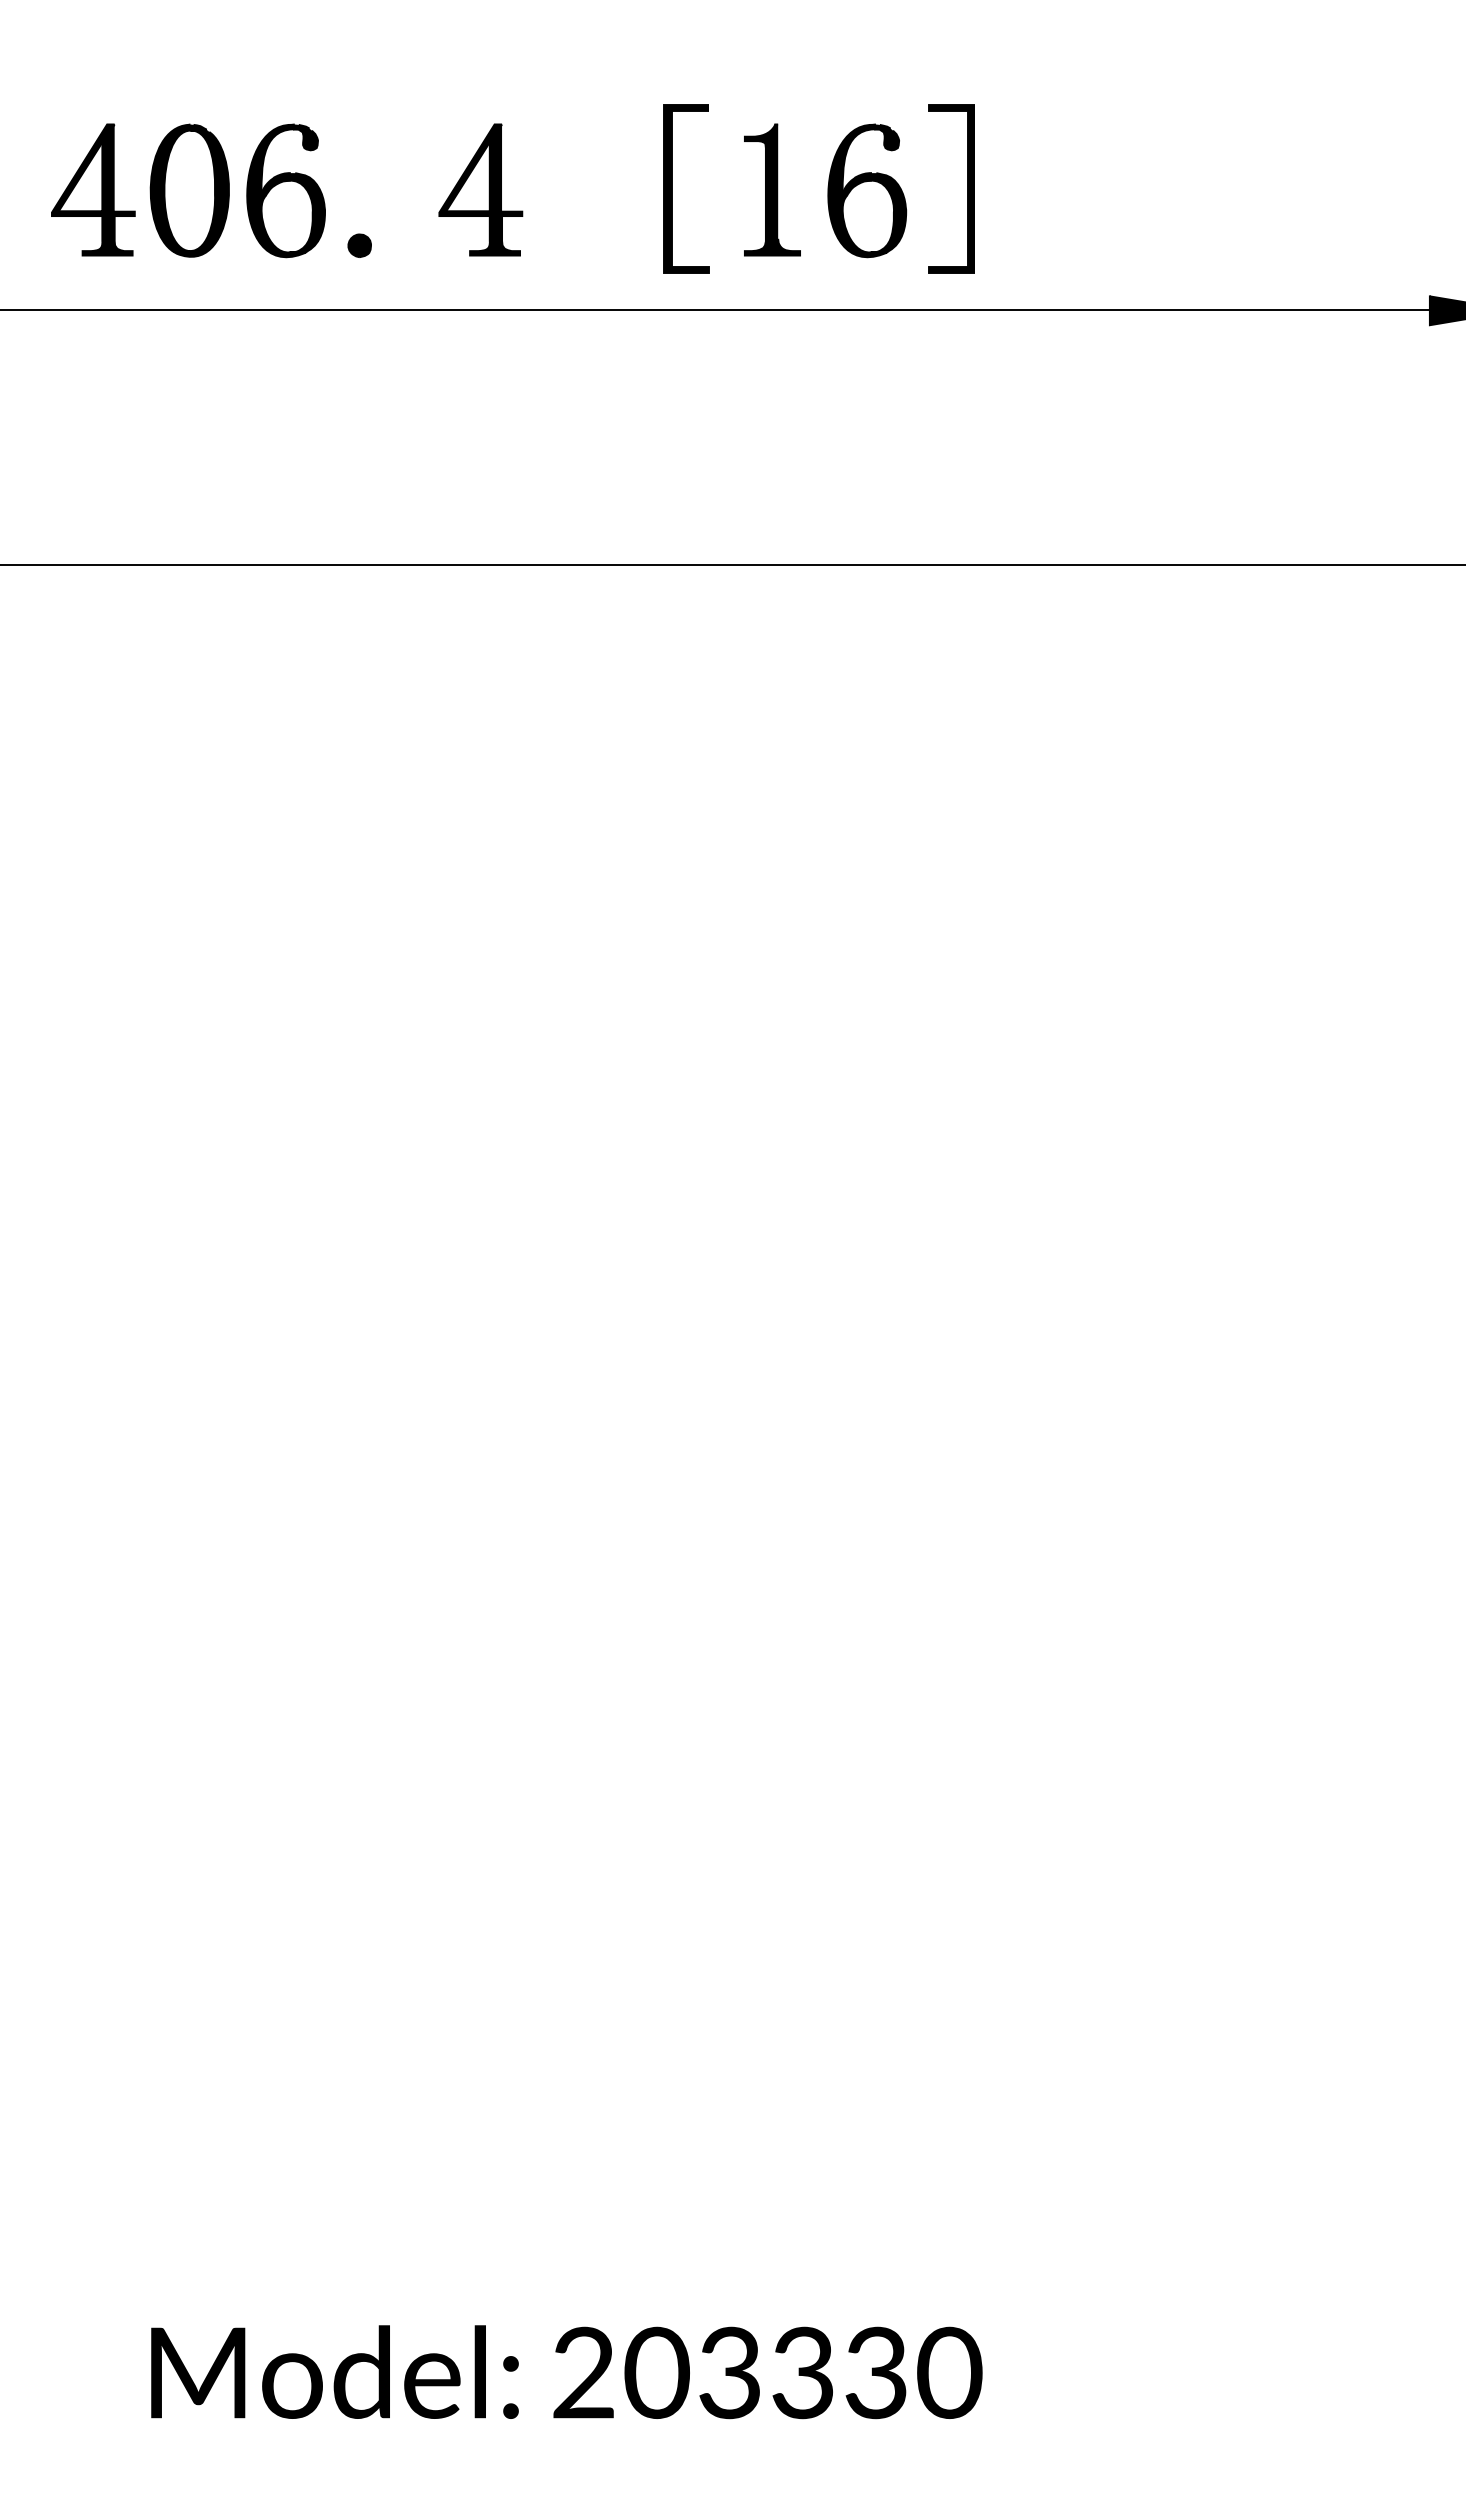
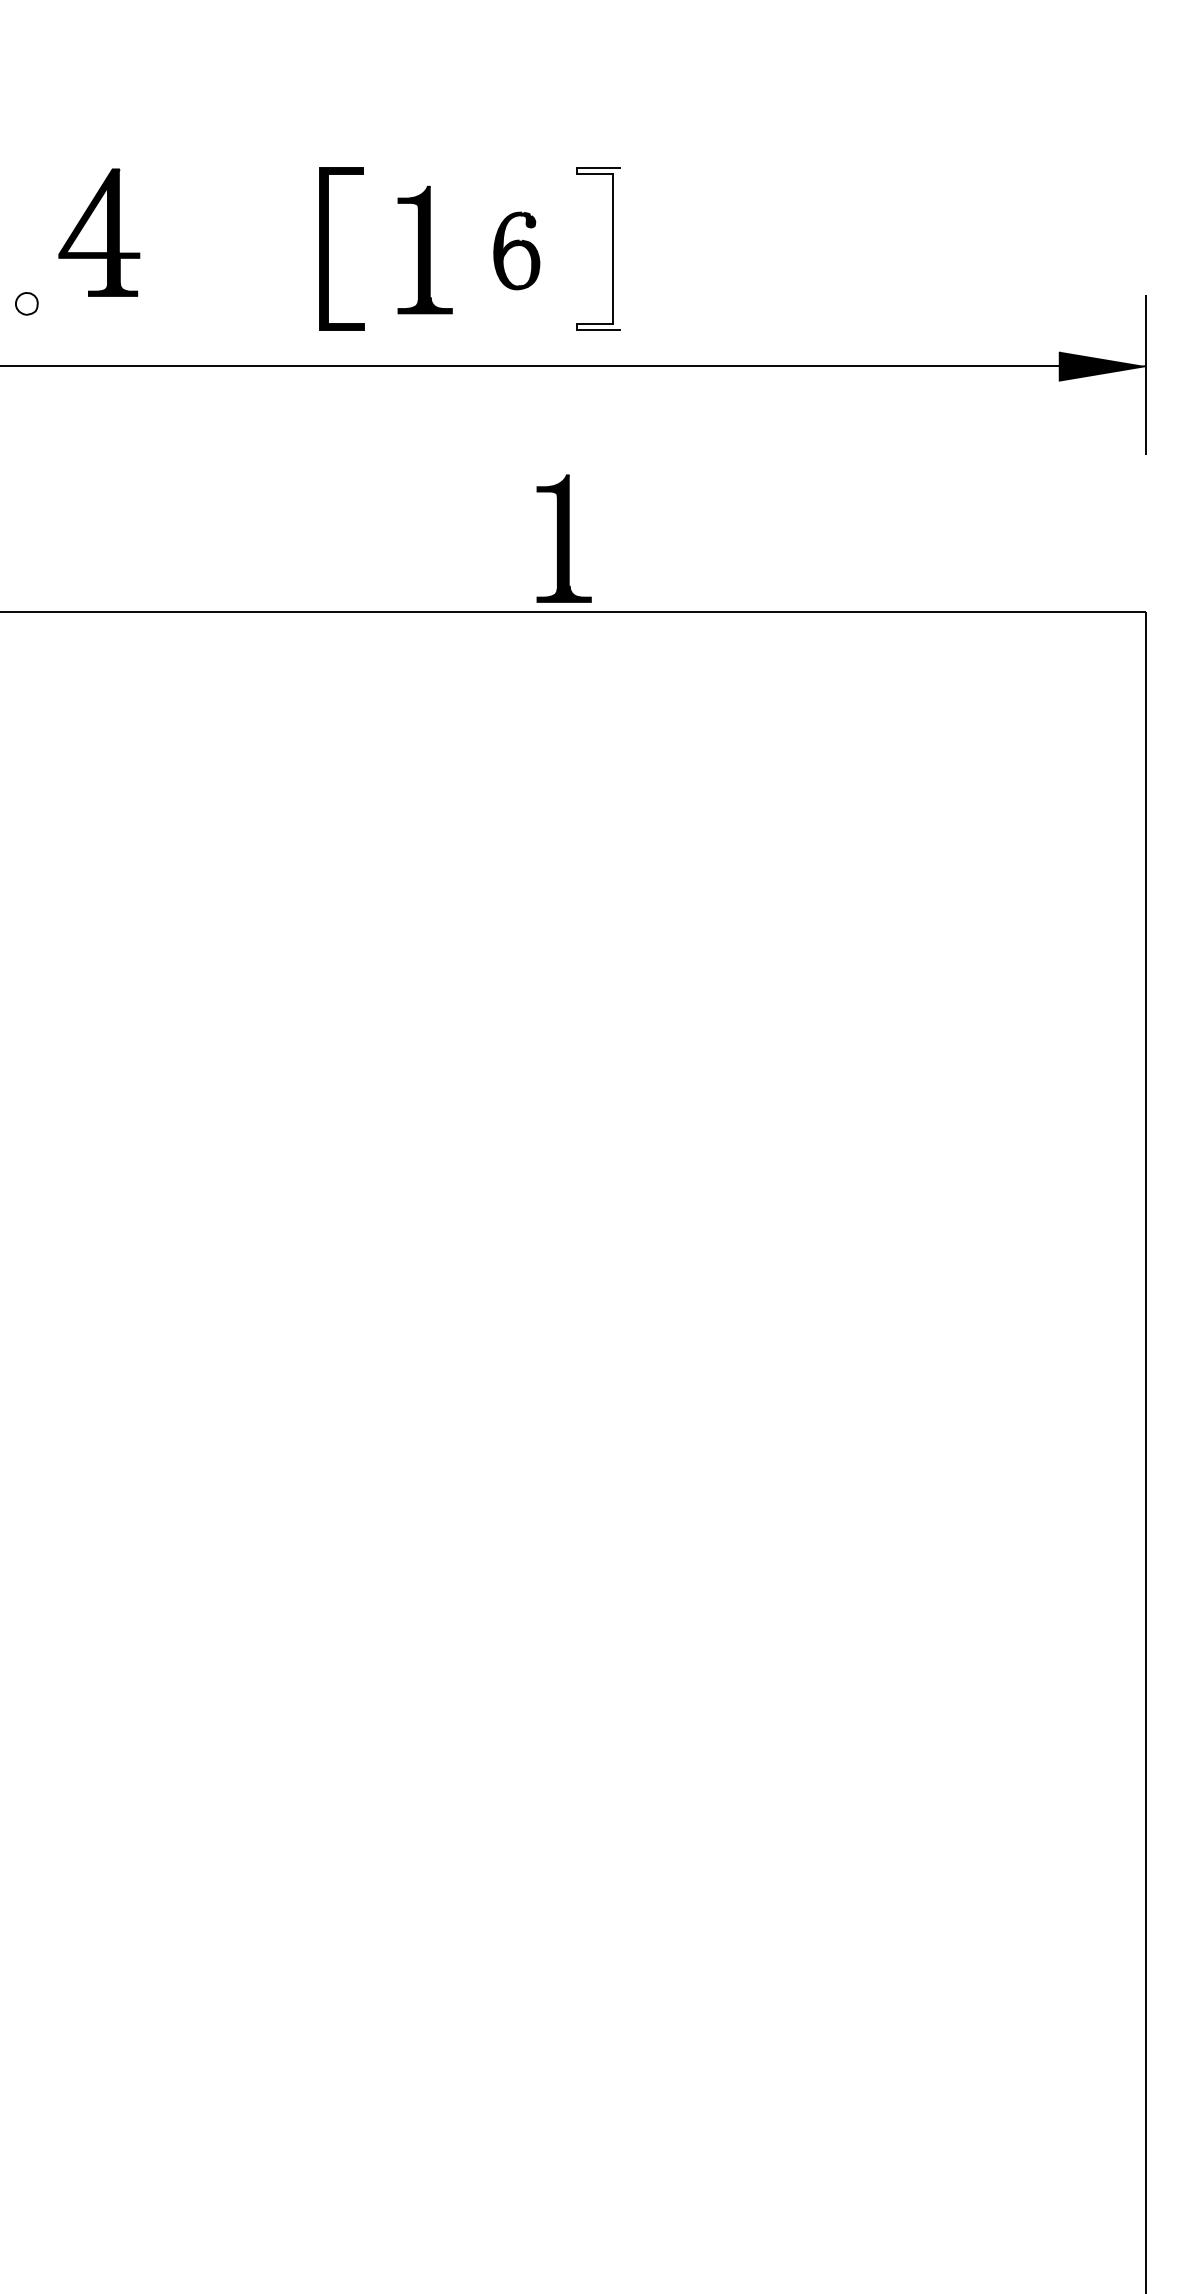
part: (480, 189) -> (99, 232), moved
fill: (951, 189) -> (598, 249), removed
part: (867, 190) -> (516, 250), size x0.6
fill: (359, 245) -> (26, 303), removed
part: (916, 488) -> (564, 538), added

